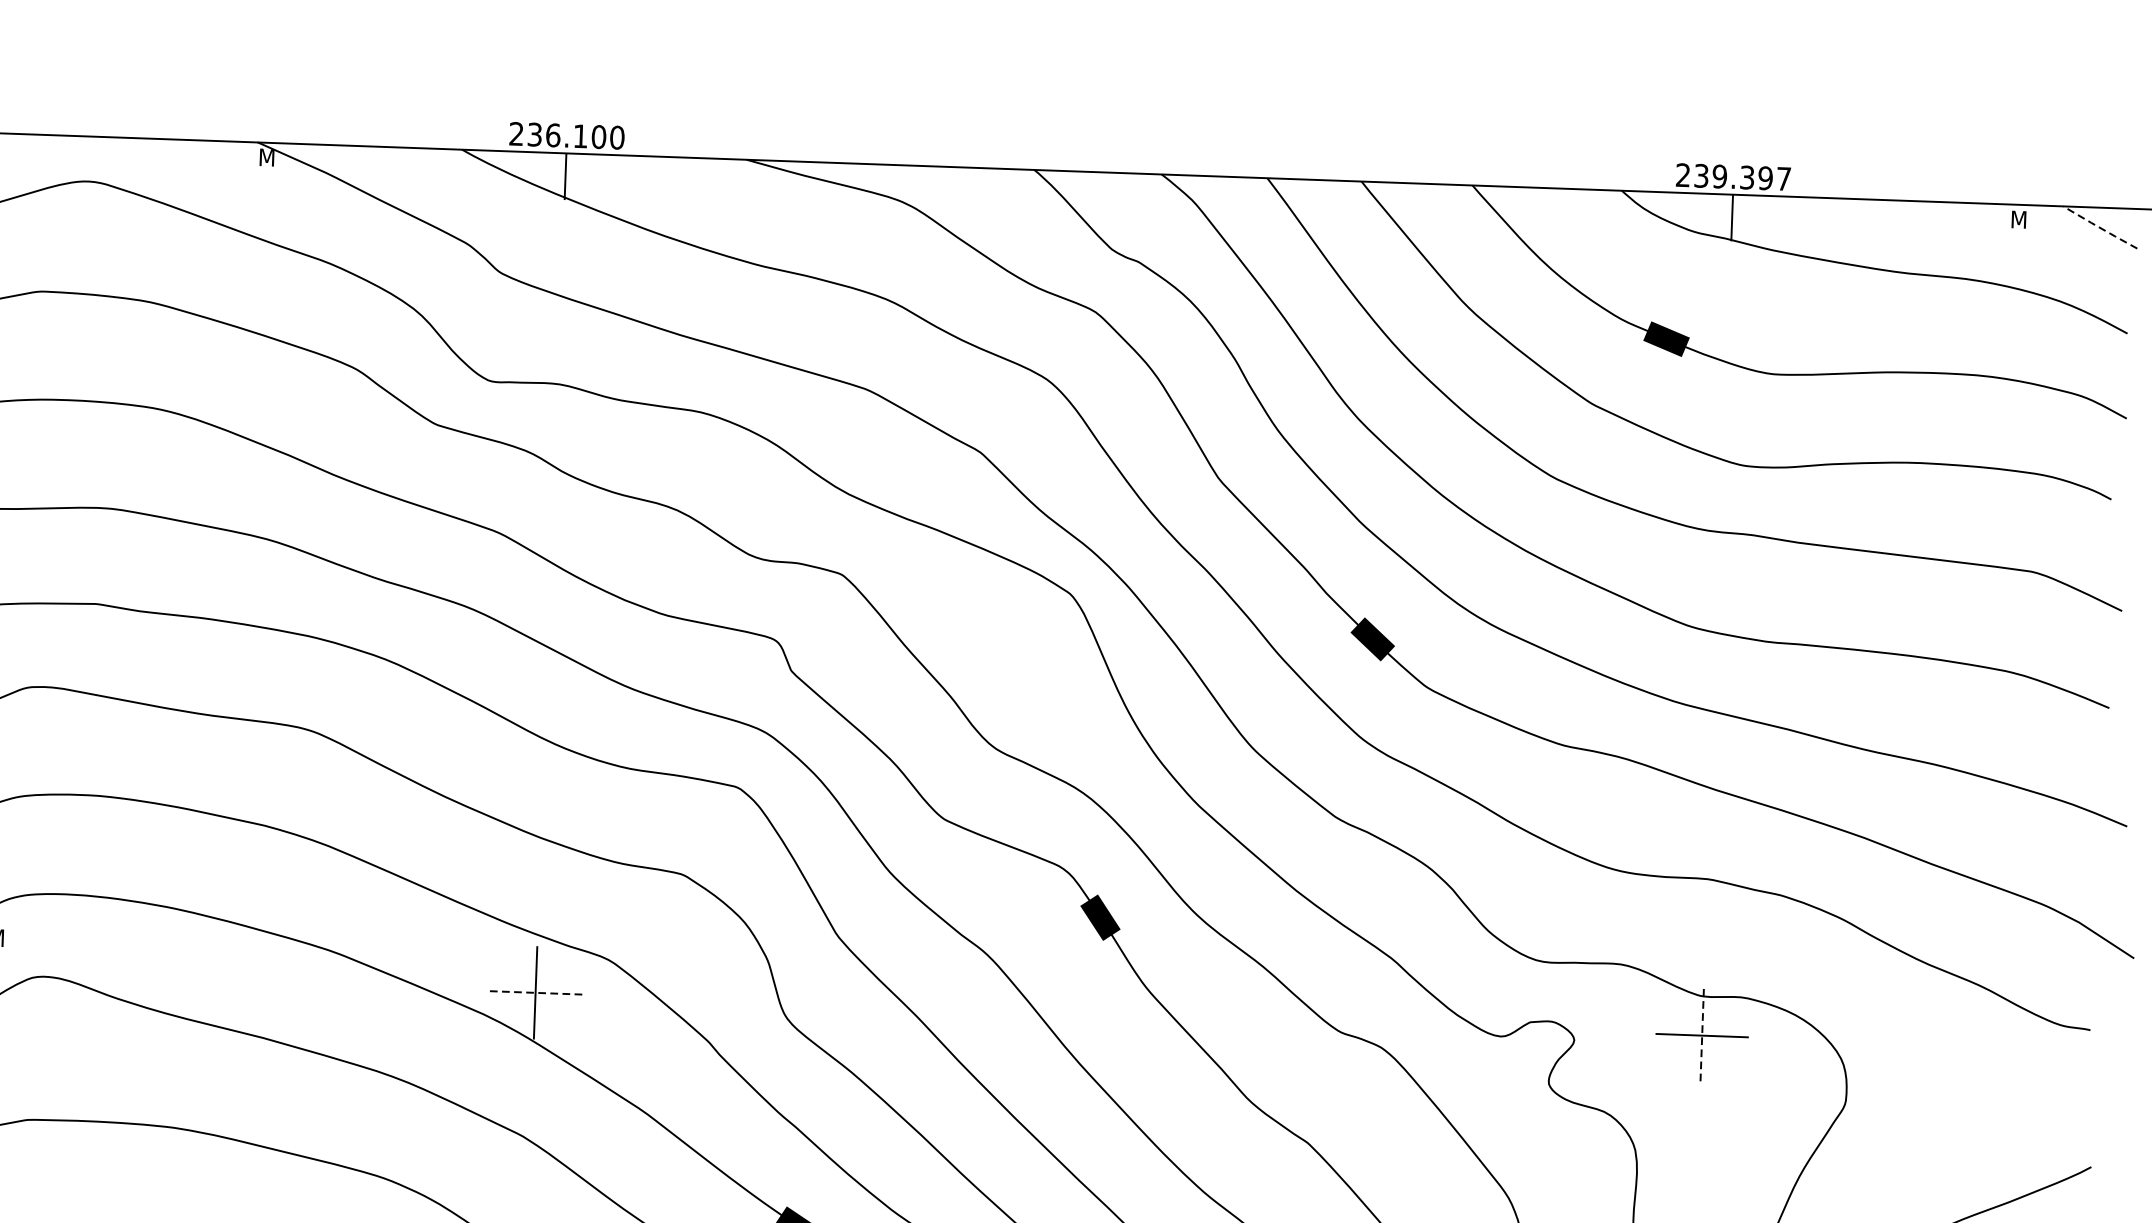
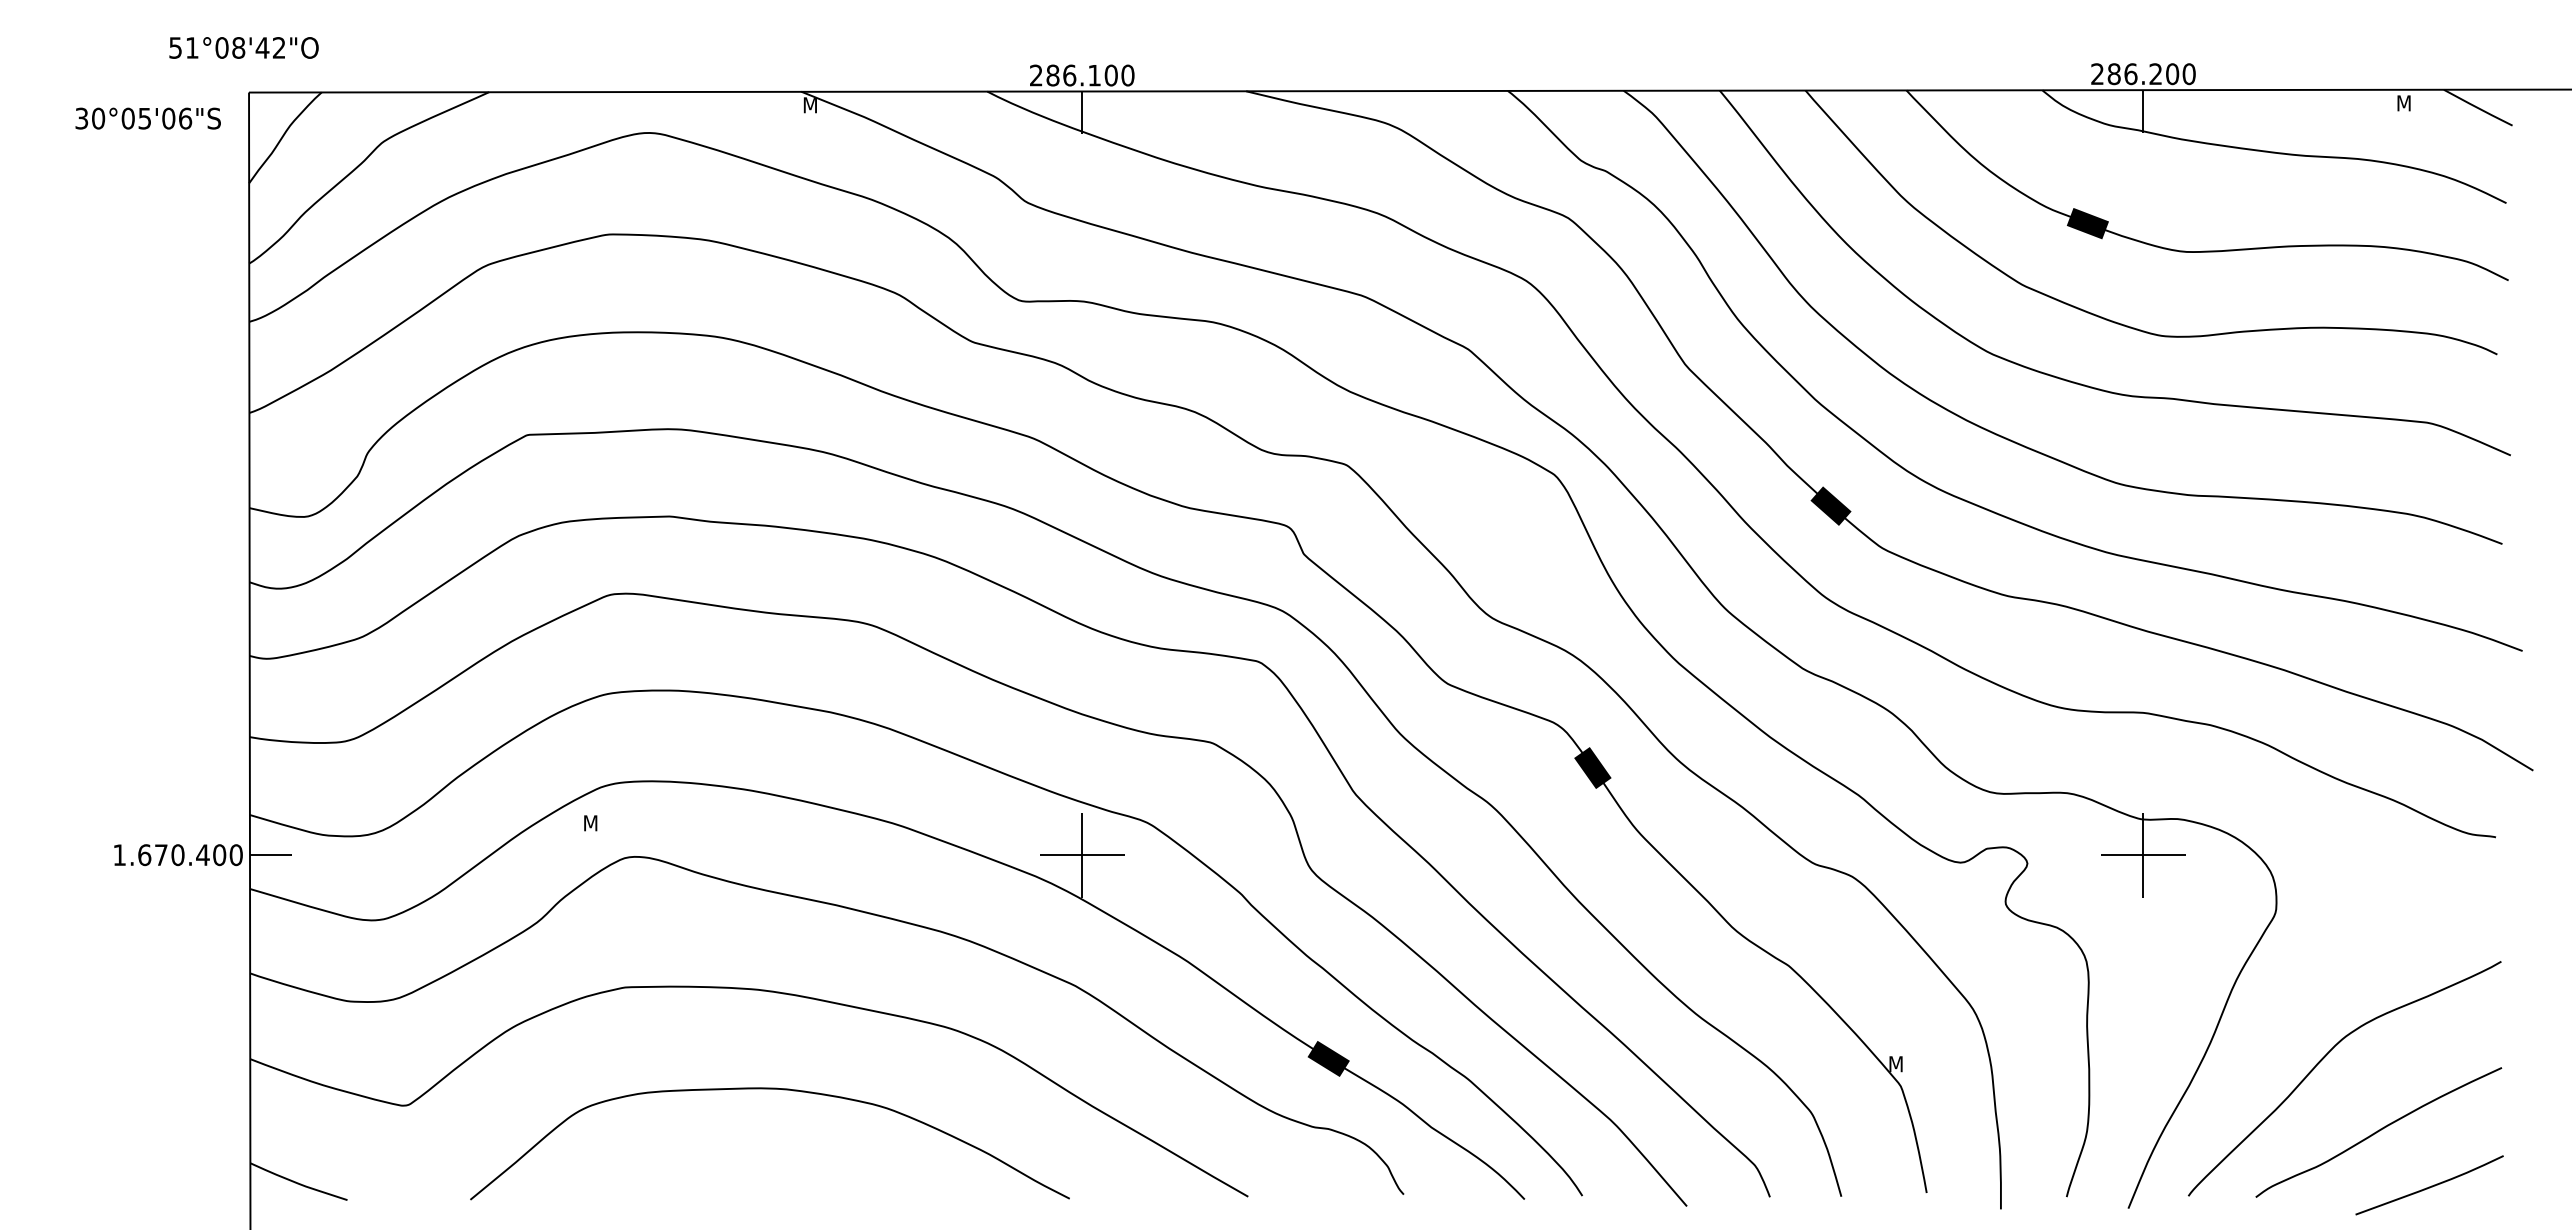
text: (534, 134) -> (1052, 75), 236.100 -> 286.100
text: (1742, 177) -> (2151, 74), 239.397 -> 286.200
line: (2100, 228) -> (2478, 108), dashed -> solid
line: (534, 993) -> (1081, 855), dashed -> solid
line: (1702, 1036) -> (2143, 855), dashed -> solid

